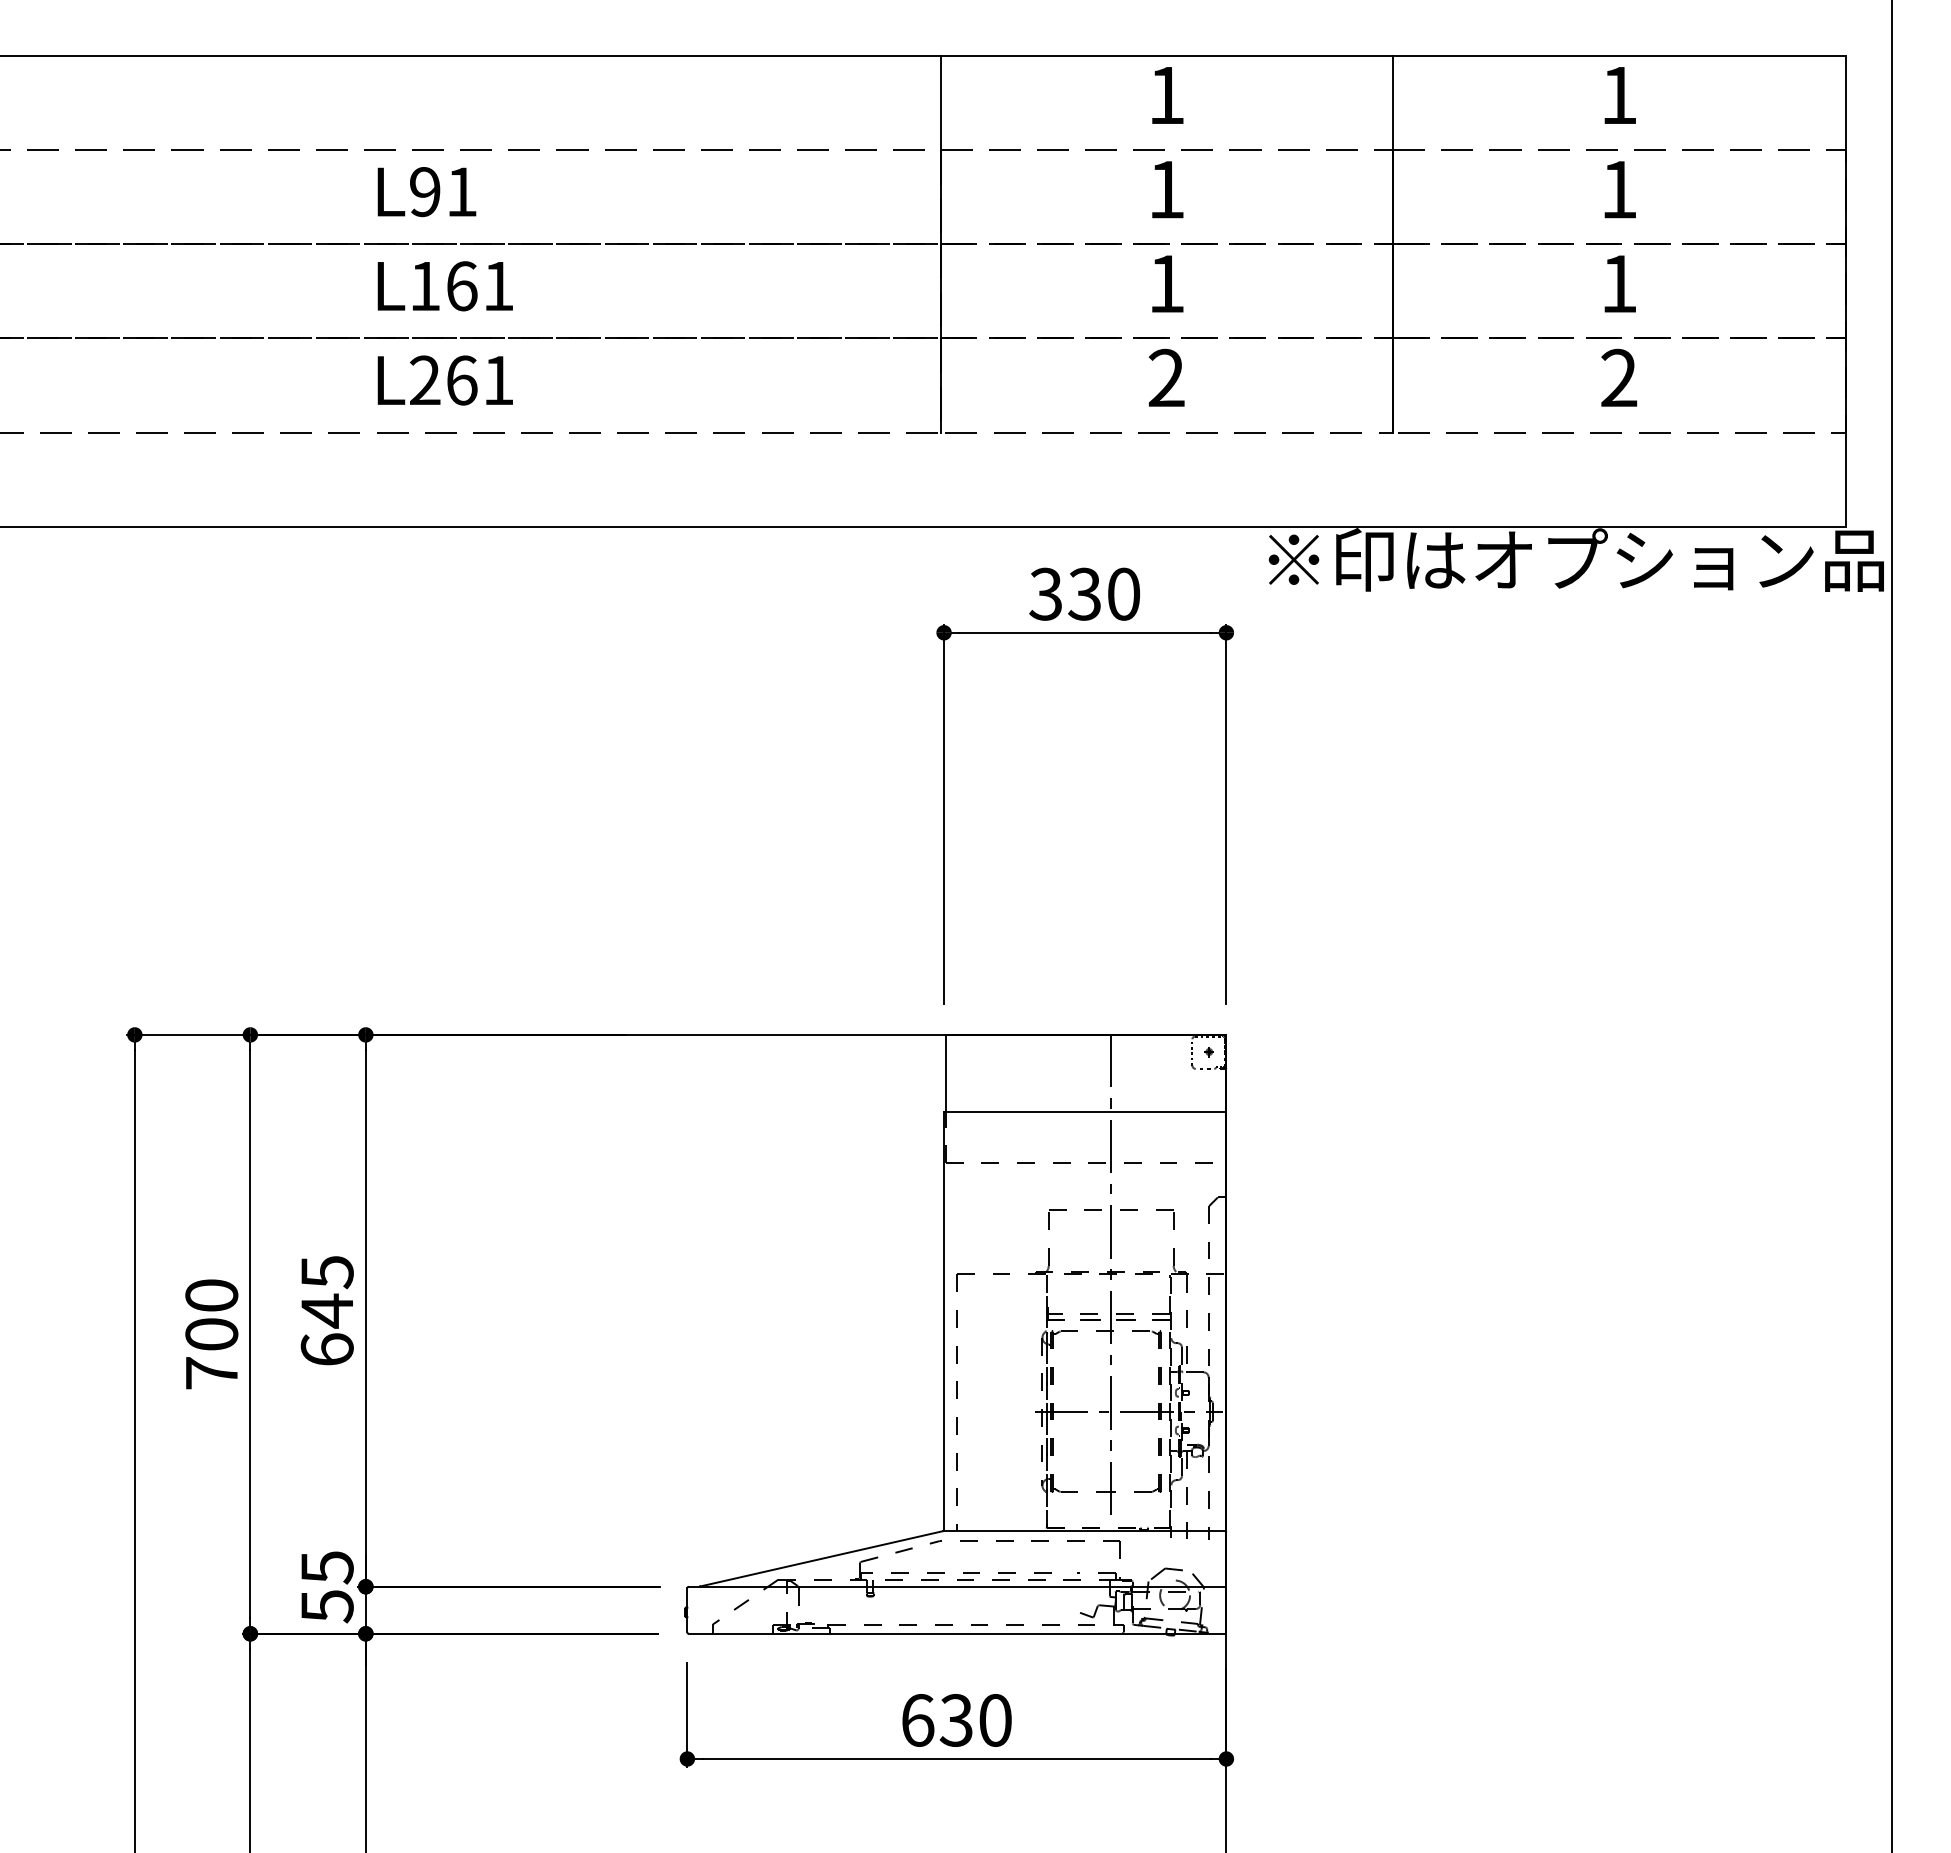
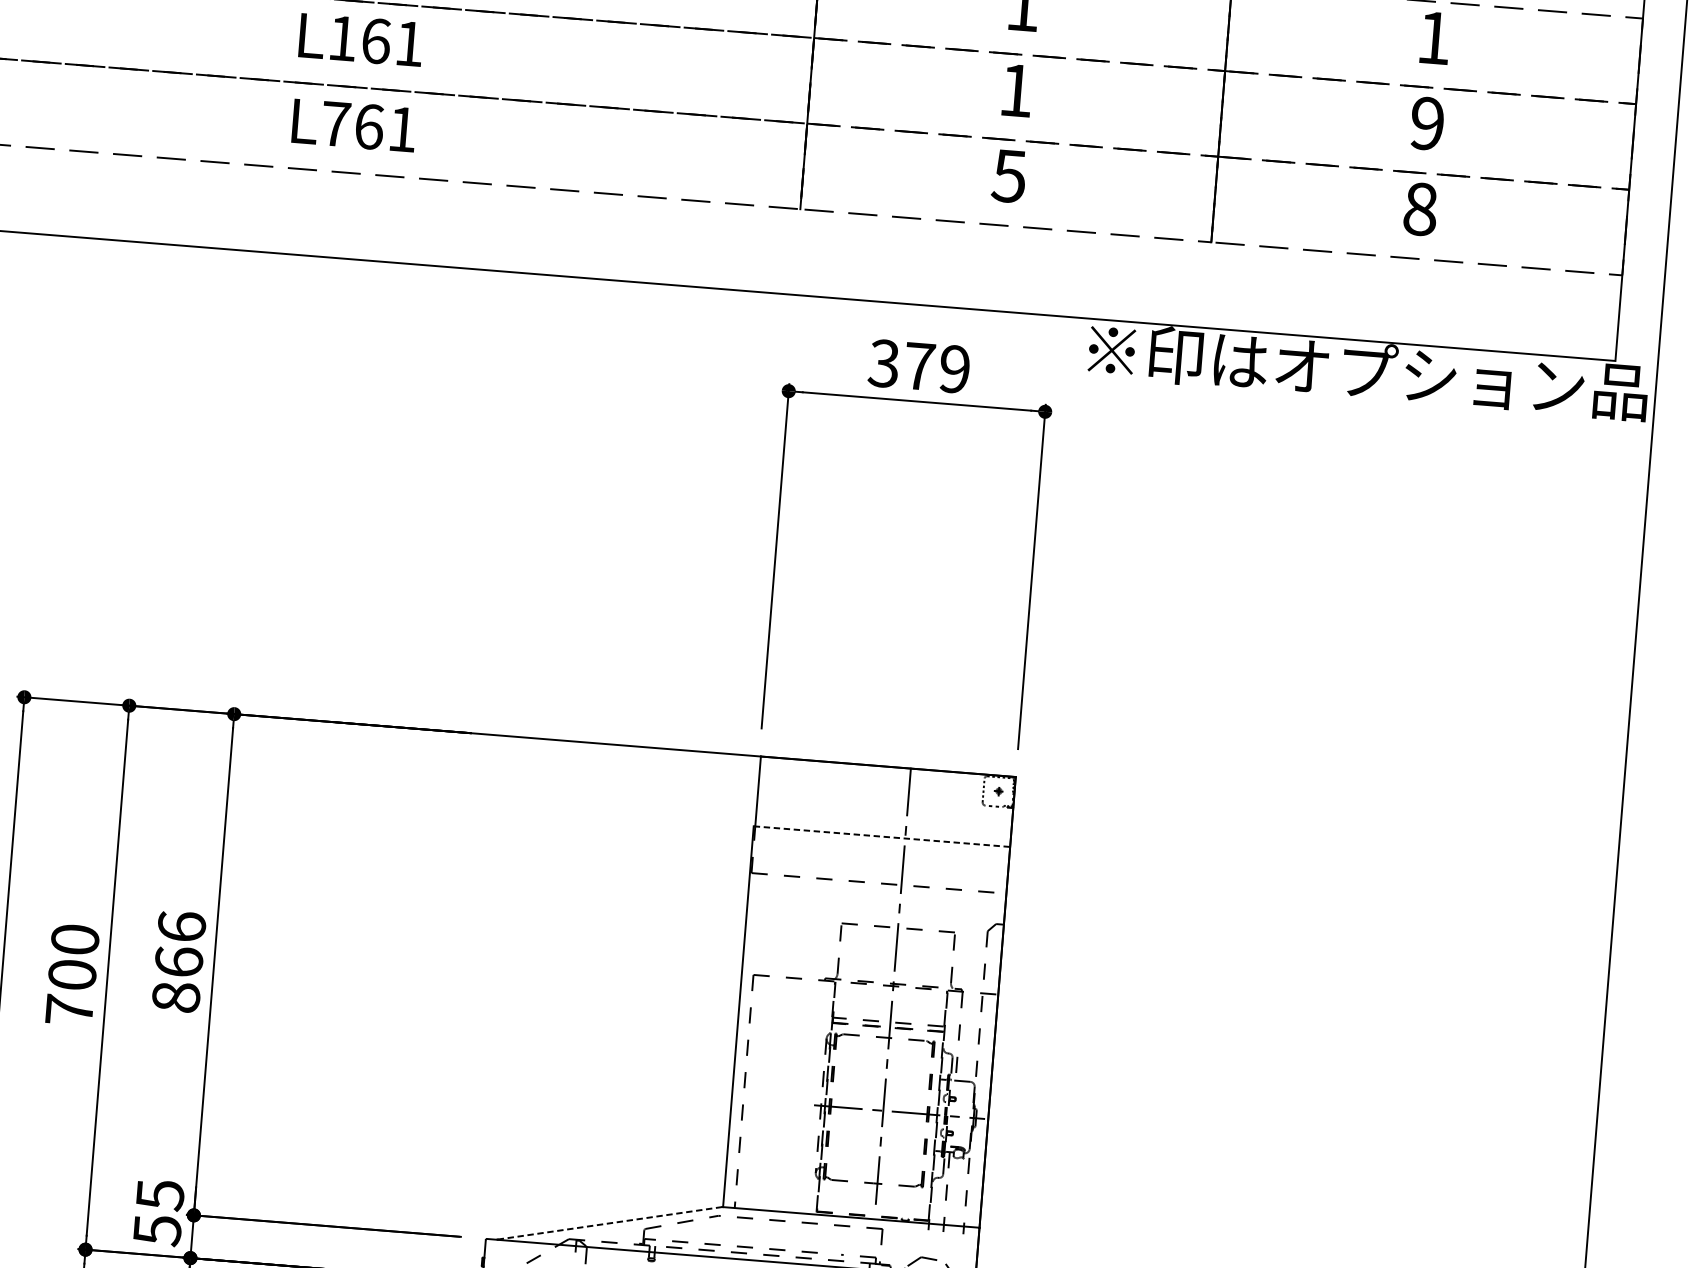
text: (1618, 283) -> (1426, 123), 1 -> 9
text: (1165, 377) -> (1008, 175), 2 -> 5
text: (1619, 377) -> (1420, 208), 2 -> 8
text: (425, 379) -> (336, 123), L261 -> L761
text: (1104, 593) -> (937, 367), 330 -> 379
line: (1085, 1111) -> (882, 836), solid -> dashed
text: (326, 1310) -> (178, 961), 645 -> 866
line: (821, 1558) -> (609, 1223), solid -> dashed

